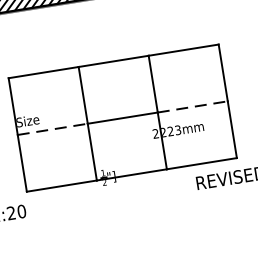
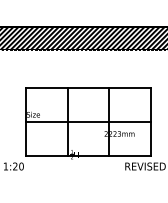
line: (193, 106) -> (130, 121), dashed -> solid
line: (53, 128) -> (47, 121), dashed -> solid

